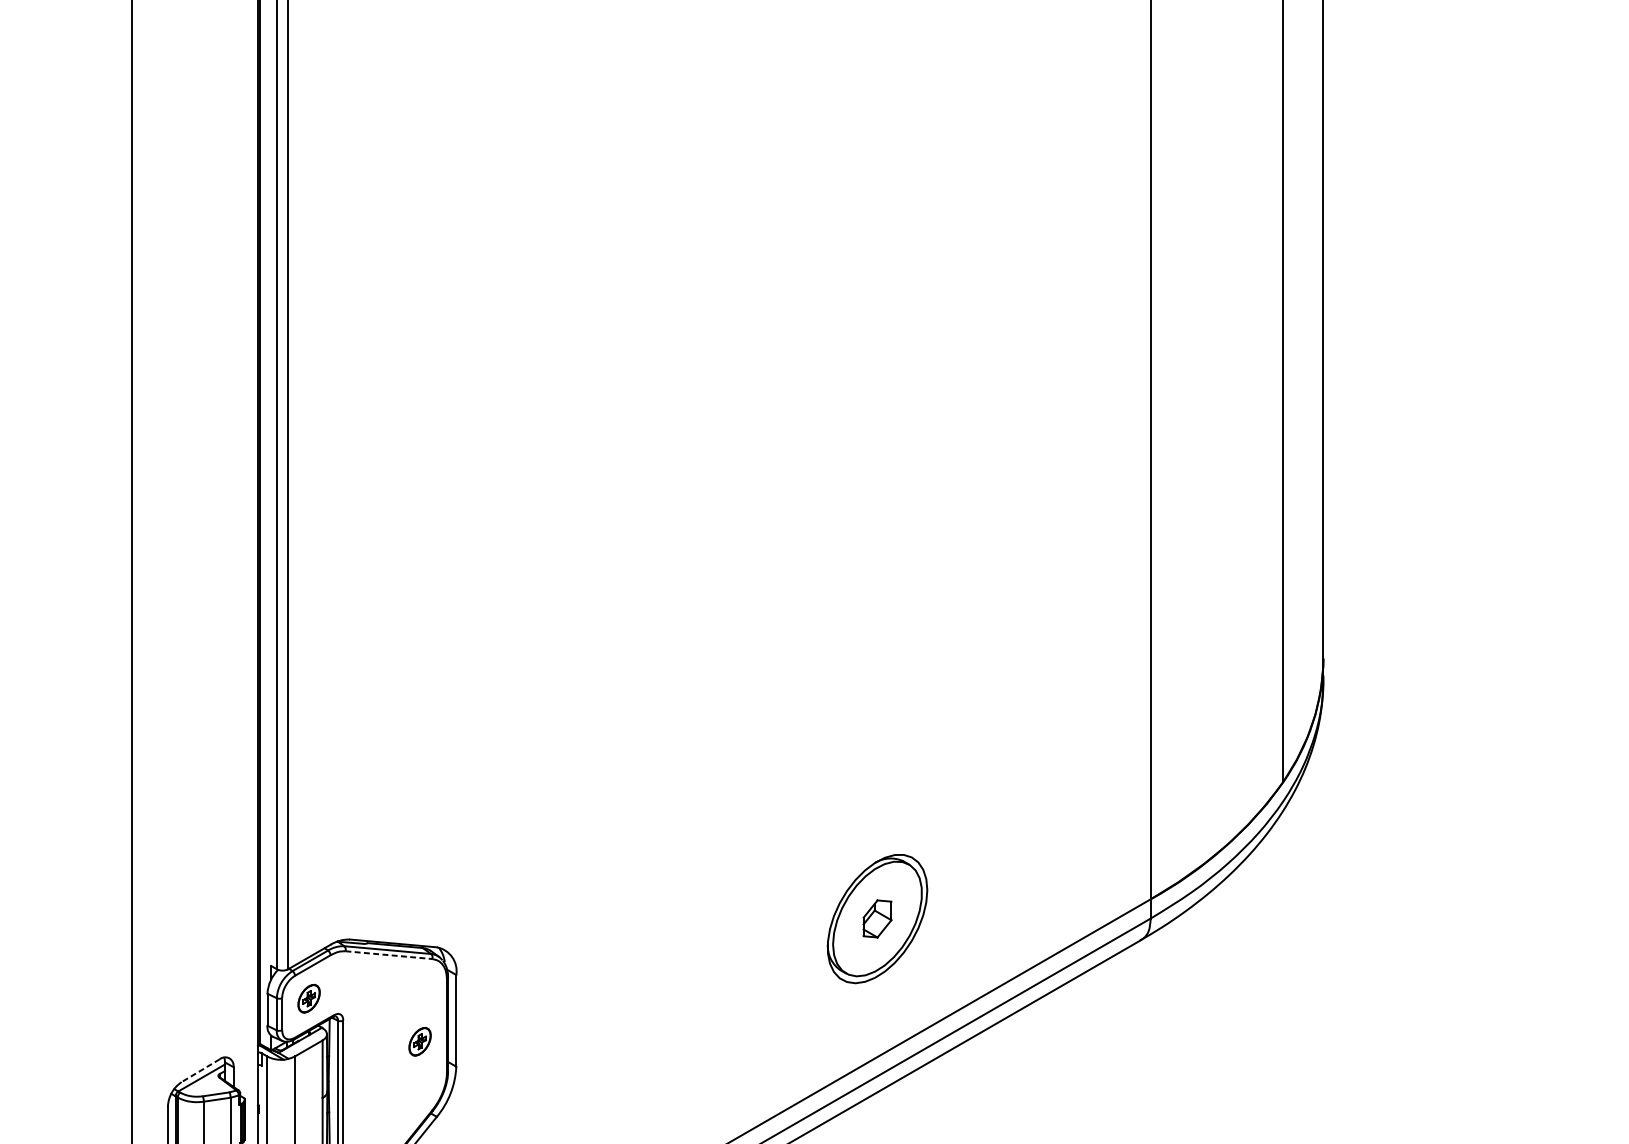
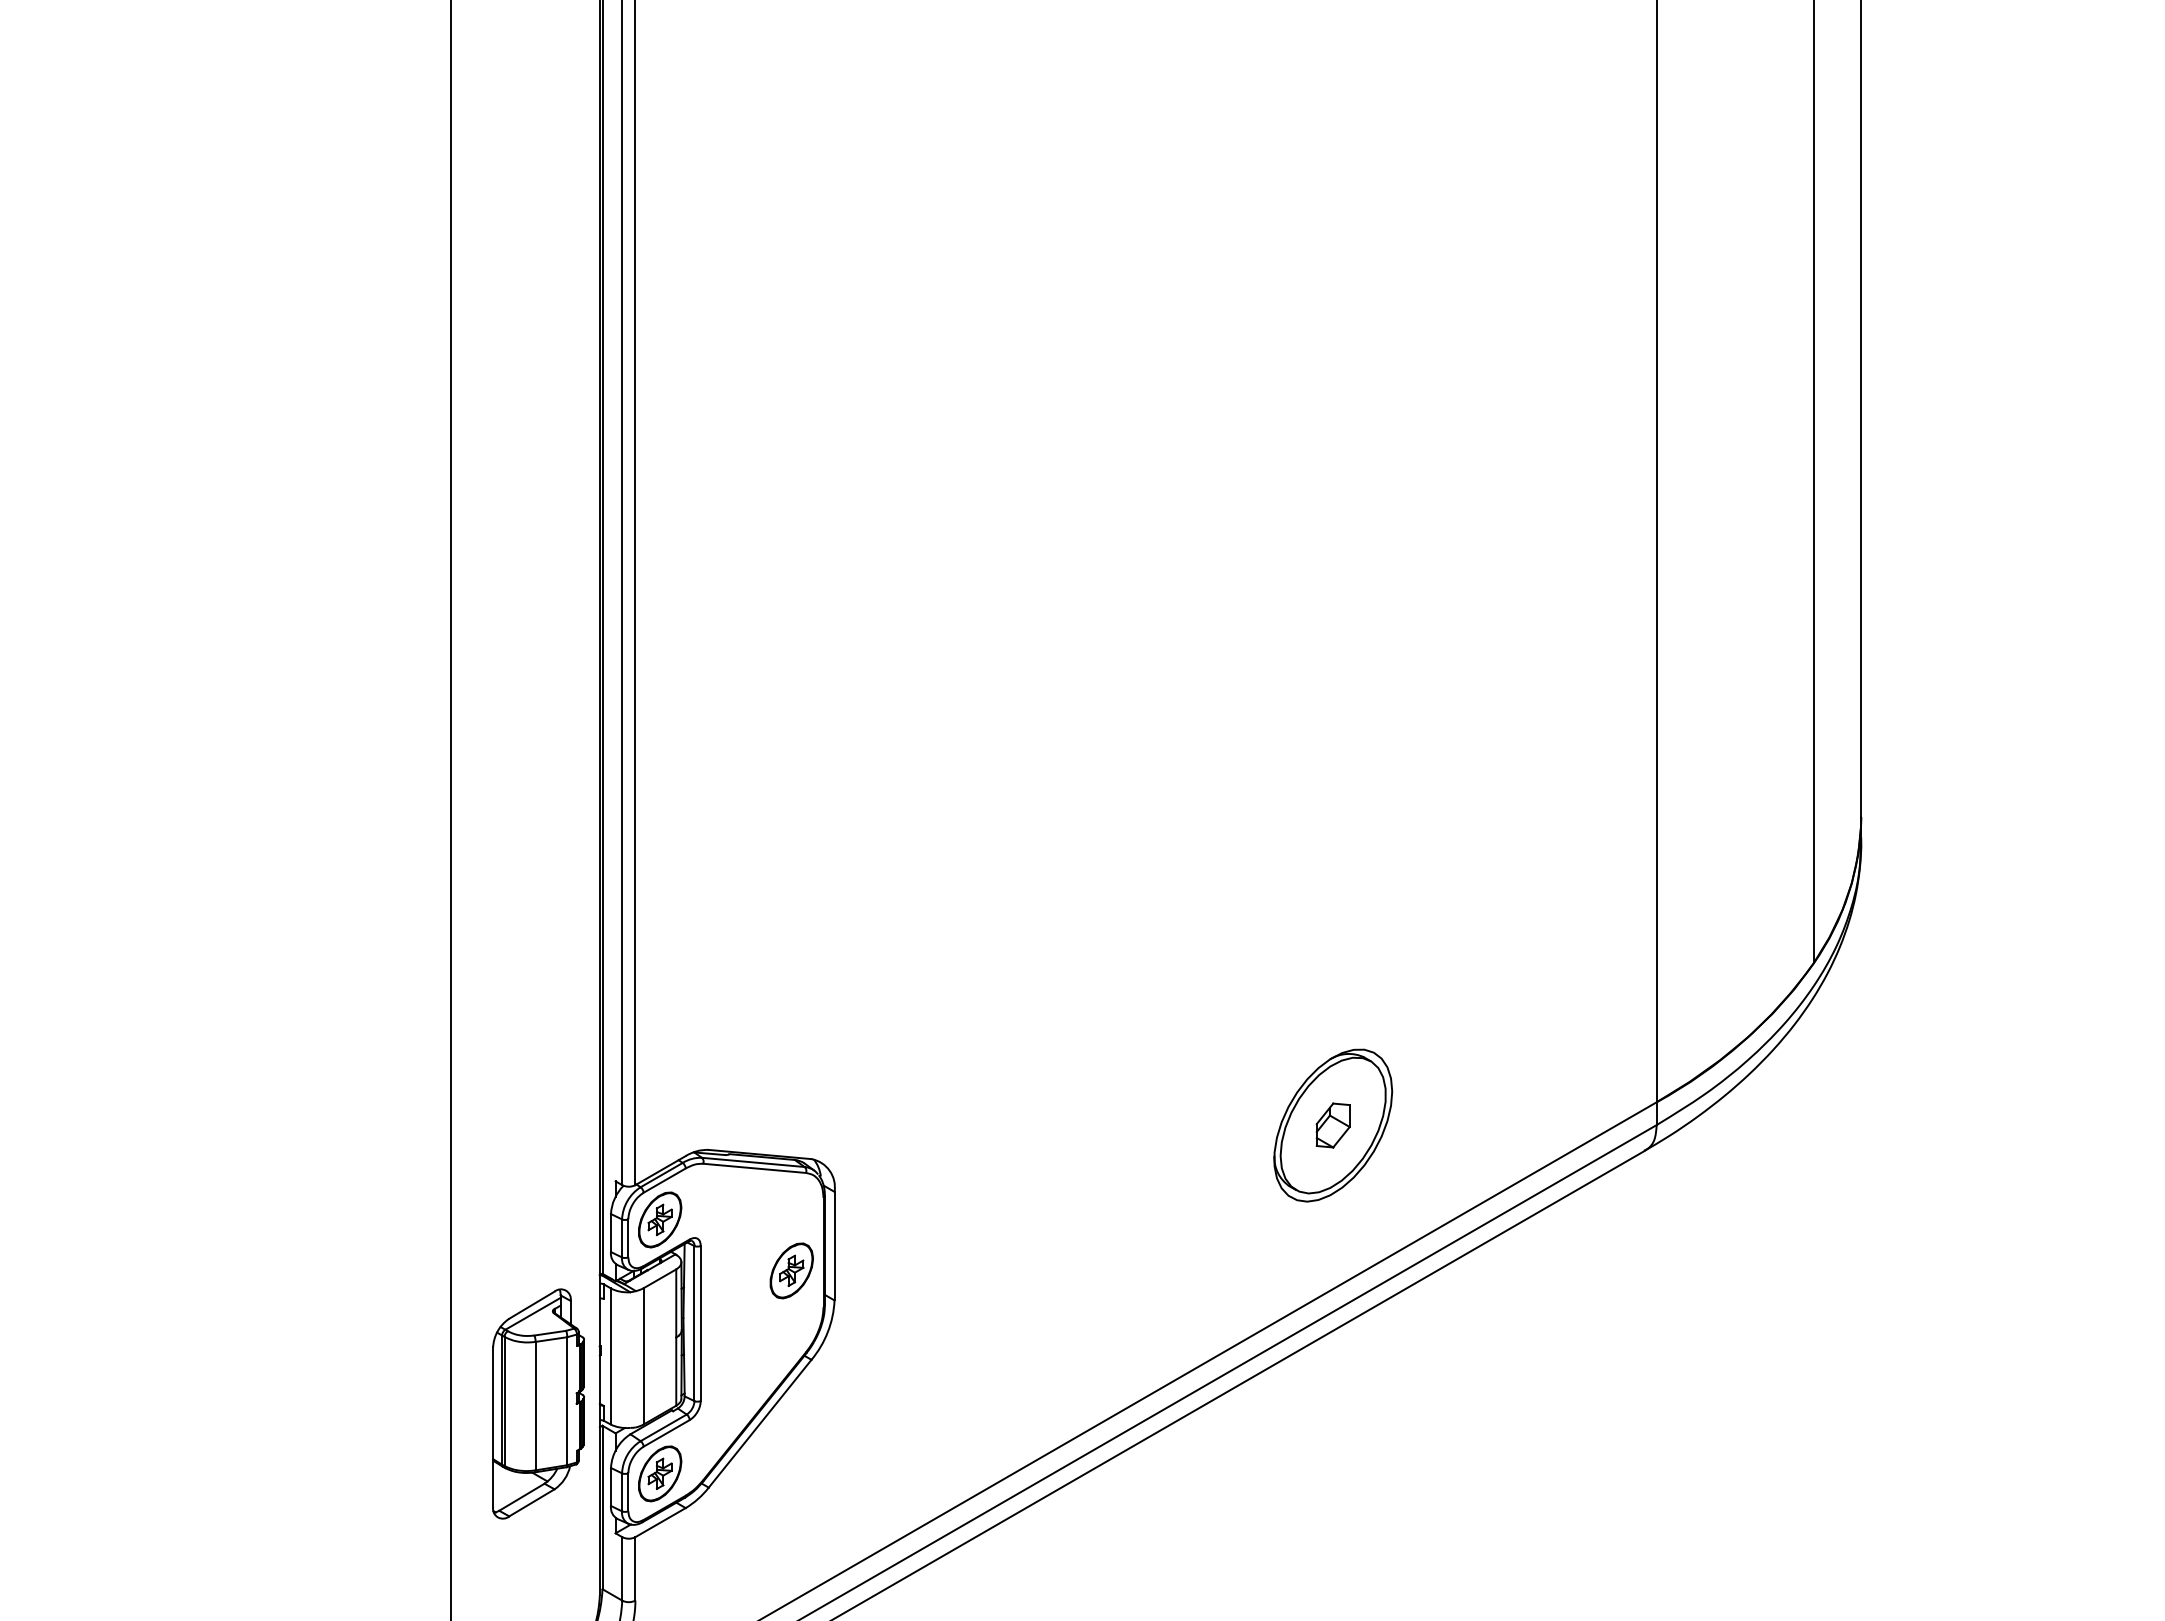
line: (388, 955) -> (754, 1168), dashed -> solid
part: (309, 998) -> (660, 1219), size x1.67
part: (419, 1041) -> (791, 1270), size x1.67
line: (200, 1070) -> (531, 1305), dashed -> solid

